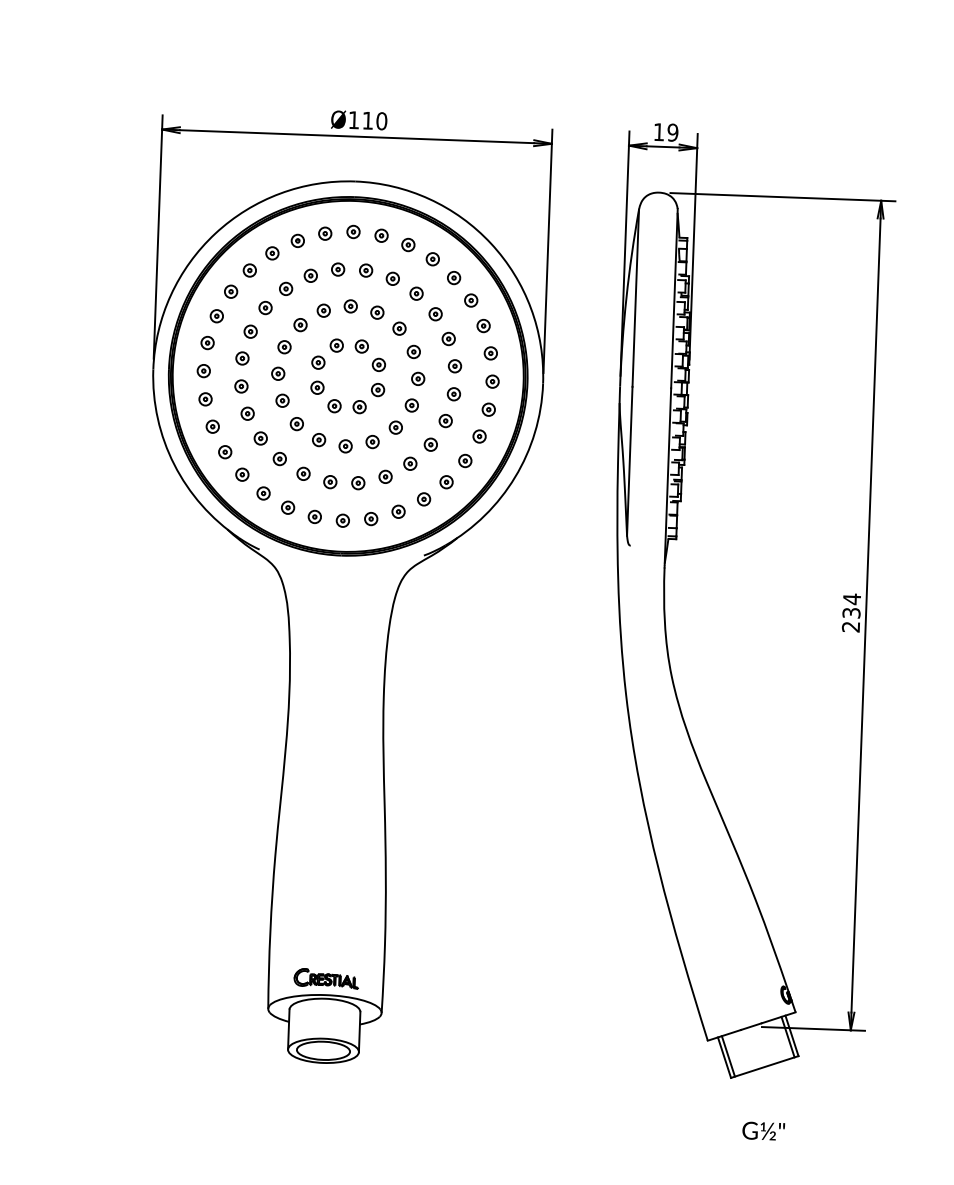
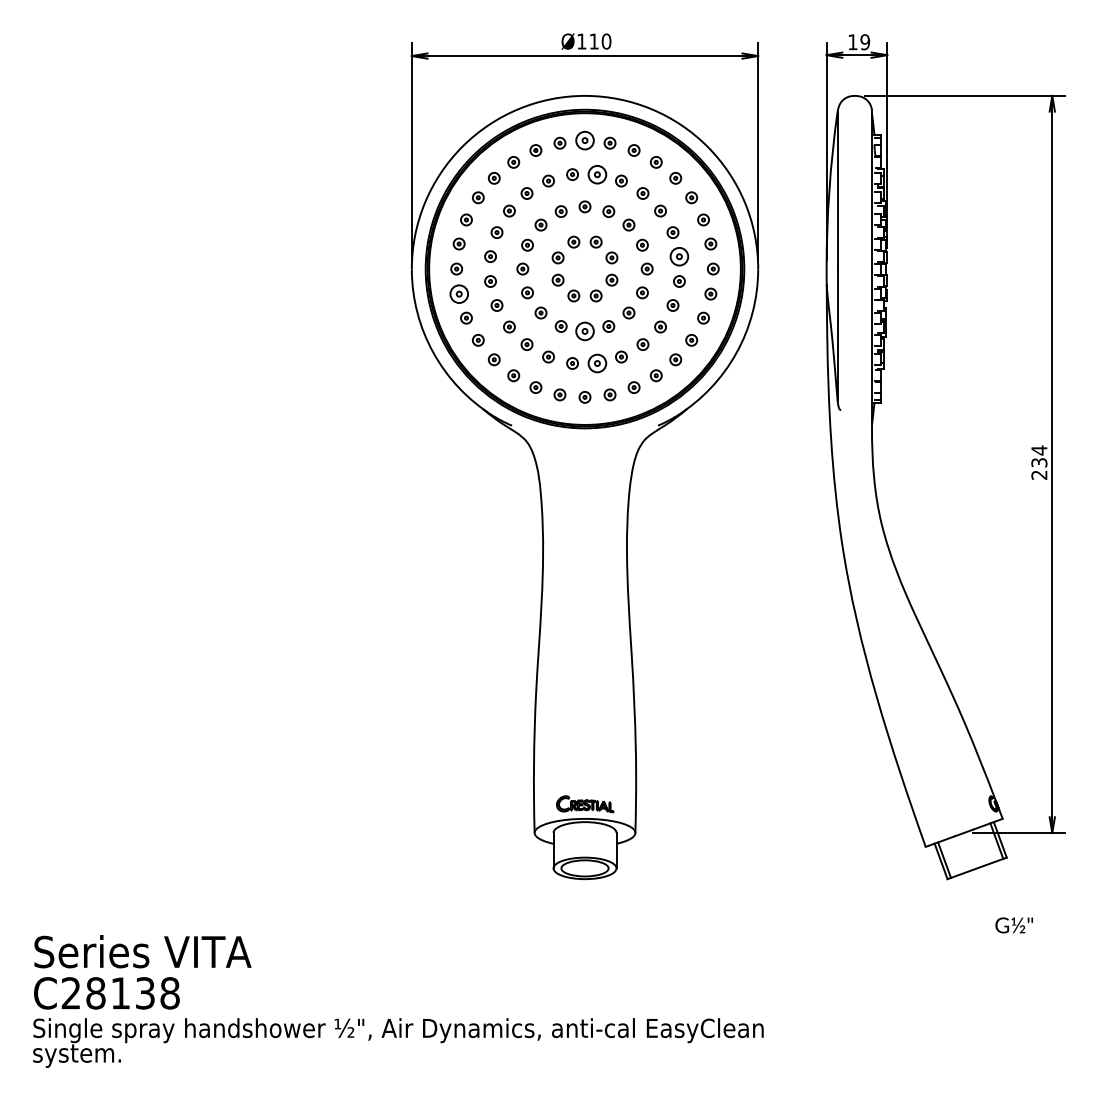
part: (352, 231) -> (584, 140), size x1.6
part: (366, 270) -> (597, 174), size x1.6
part: (455, 366) -> (679, 256), size x1.6
part: (204, 398) -> (458, 293), size x1.6
part: (345, 445) -> (584, 330), size x1.6
part: (358, 483) -> (597, 363), size x1.6
text: (762, 1131) -> (1013, 925), moved

